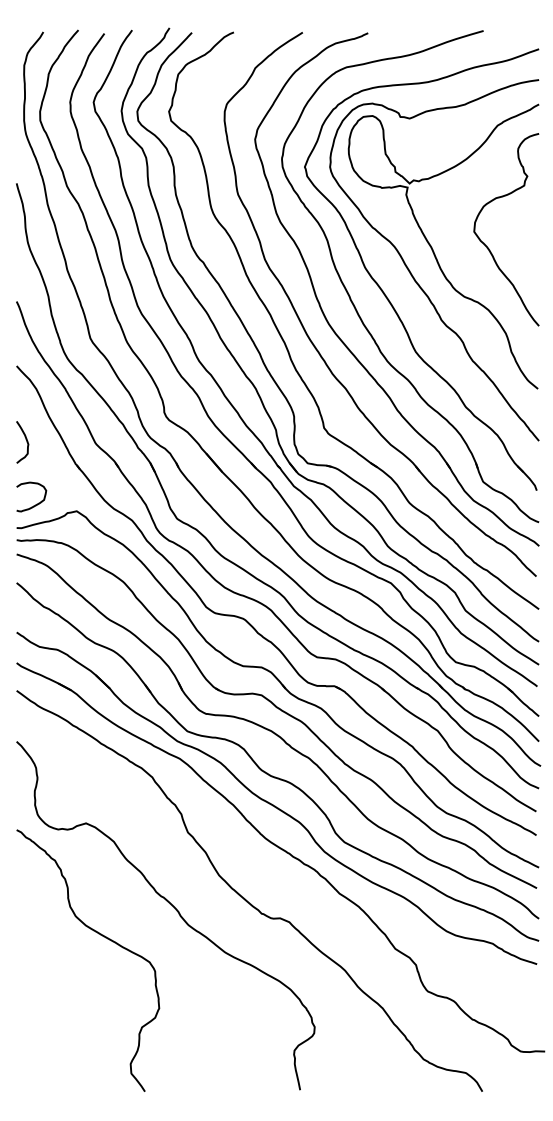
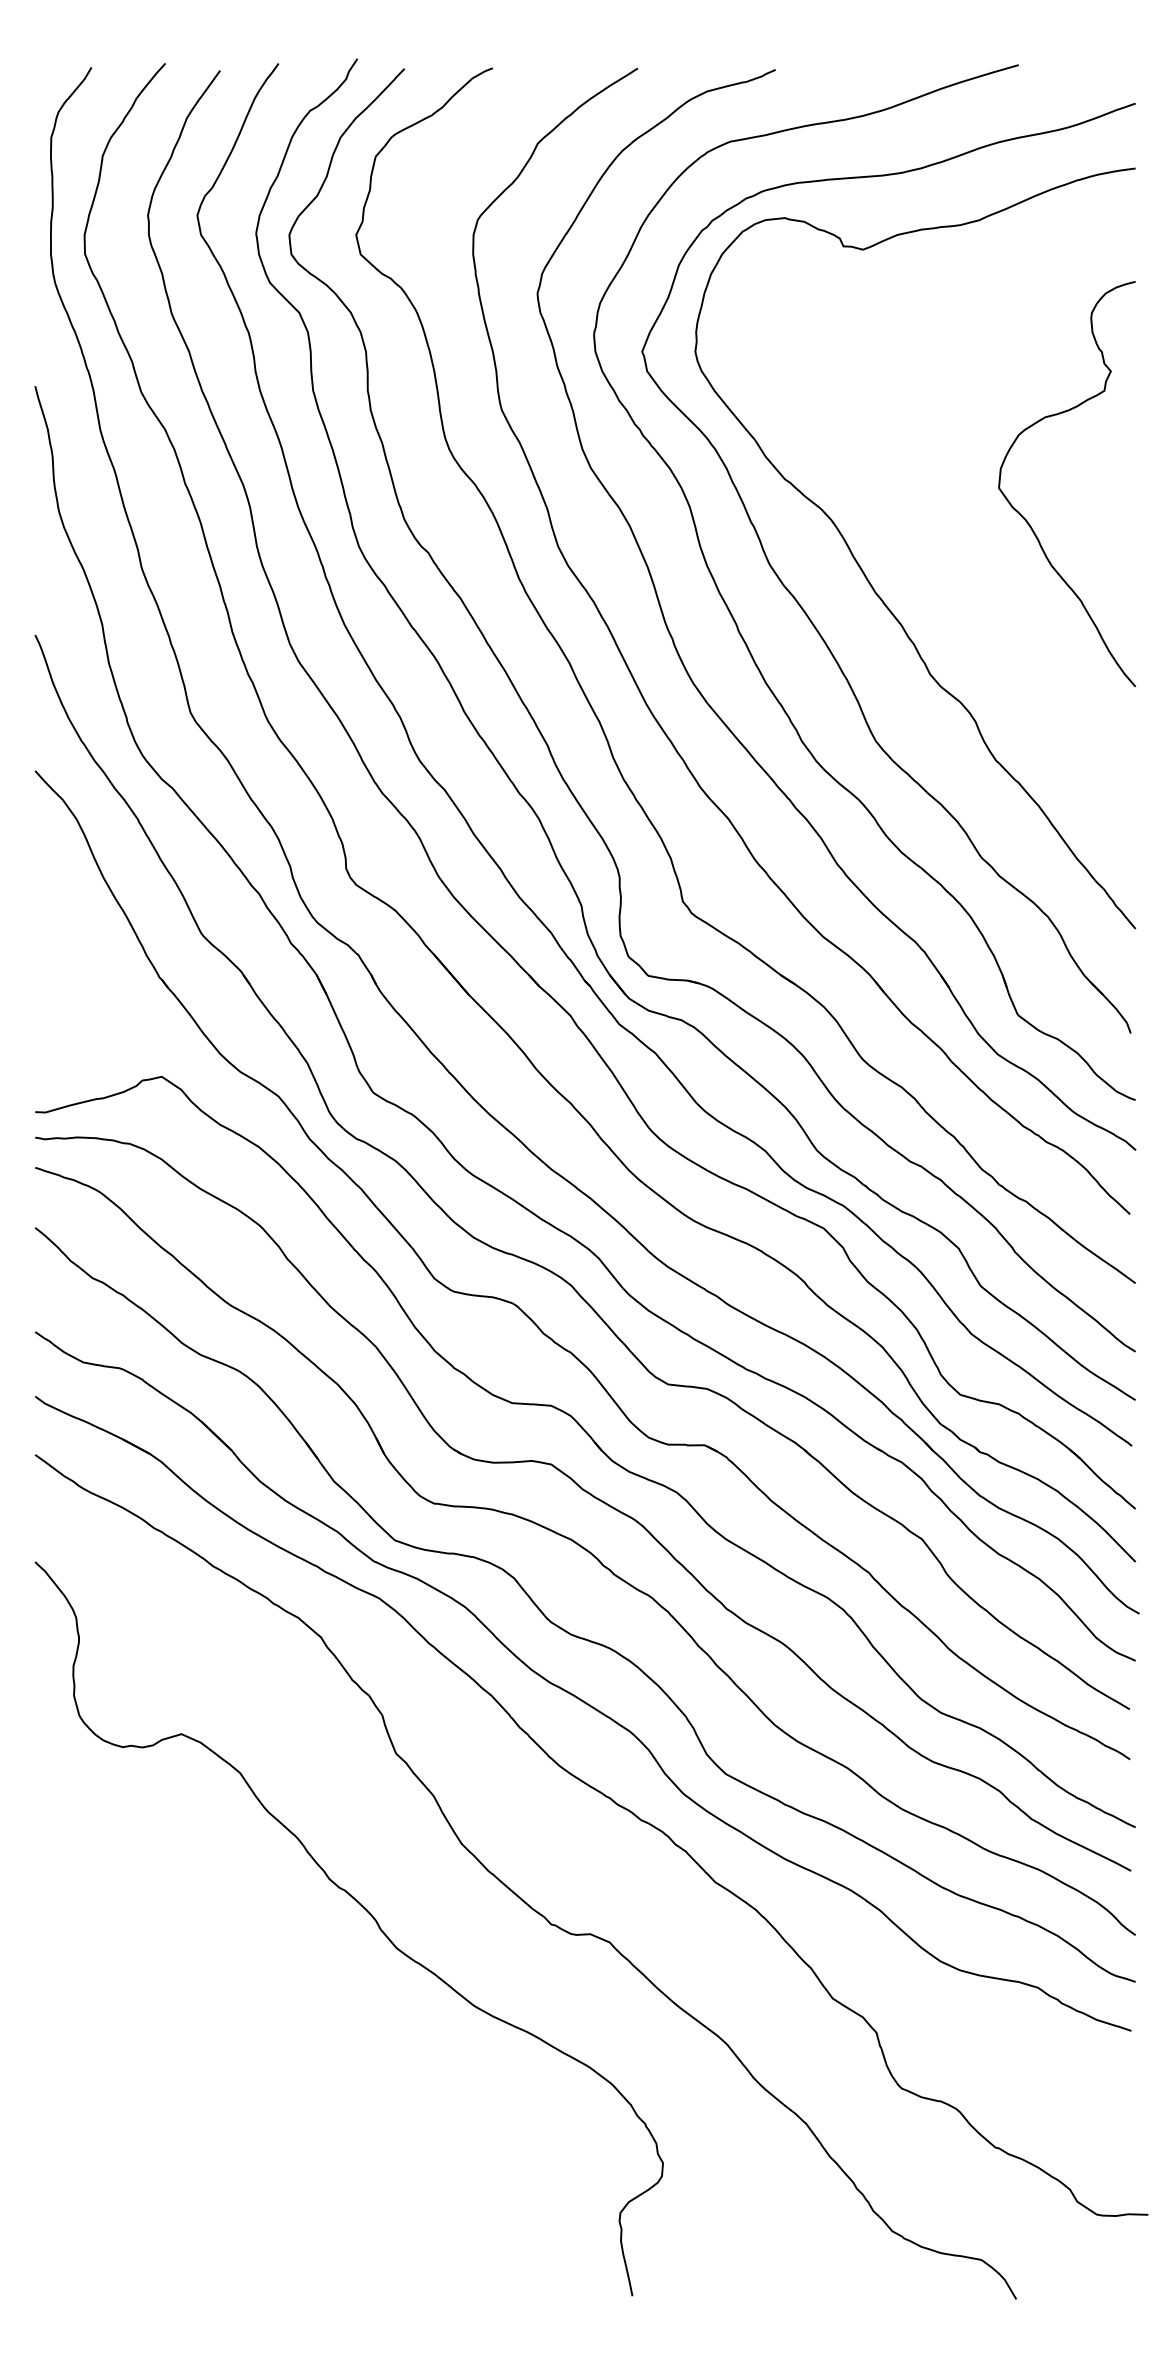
curve: (434, 251) -> (915, 529), removed
curve: (26, 442) -> (55, 931), removed
curve: (35, 504) -> (74, 1062), removed
curve: (100, 935) -> (211, 1970), removed

